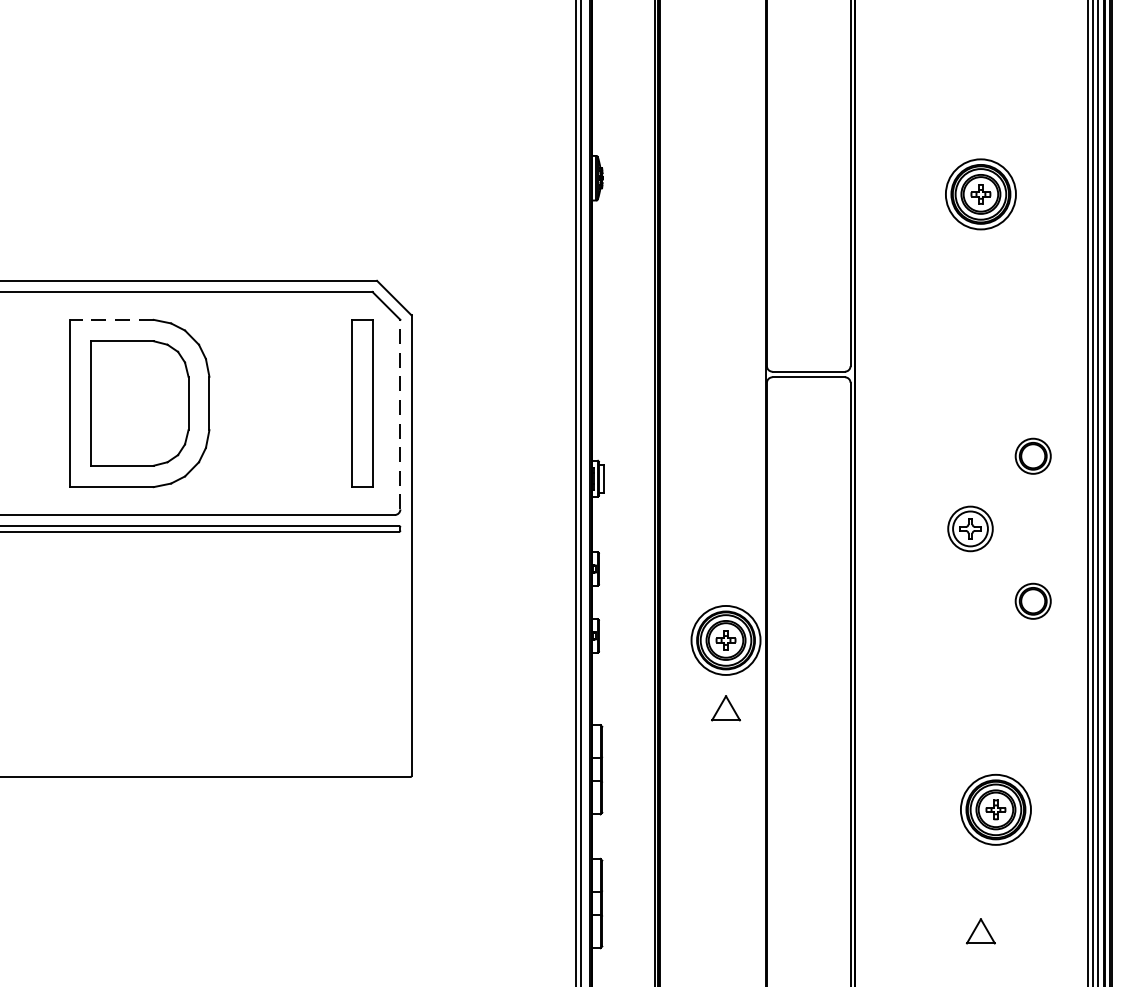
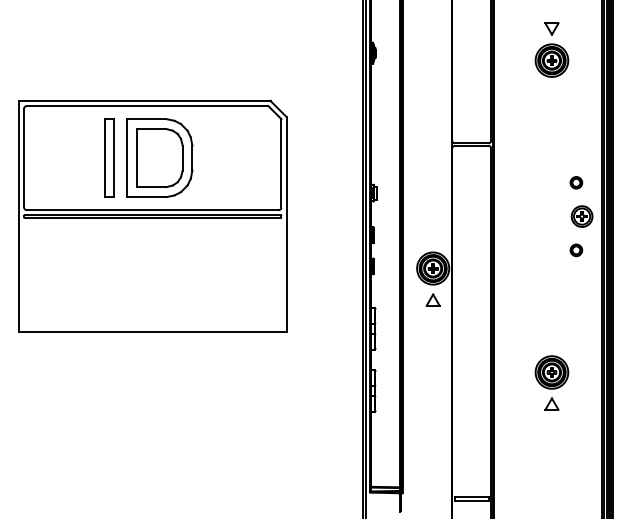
part: (979, 125) -> (551, 28), added
line: (110, 320) -> (146, 119), dashed -> solid
part: (361, 402) -> (109, 157), moved
line: (400, 412) -> (281, 162), dashed -> solid
part: (1033, 455) -> (576, 182), size x0.71
part: (969, 528) -> (581, 216), moved
part: (1033, 601) -> (576, 250), size x0.71
part: (994, 809) -> (551, 372), moved

